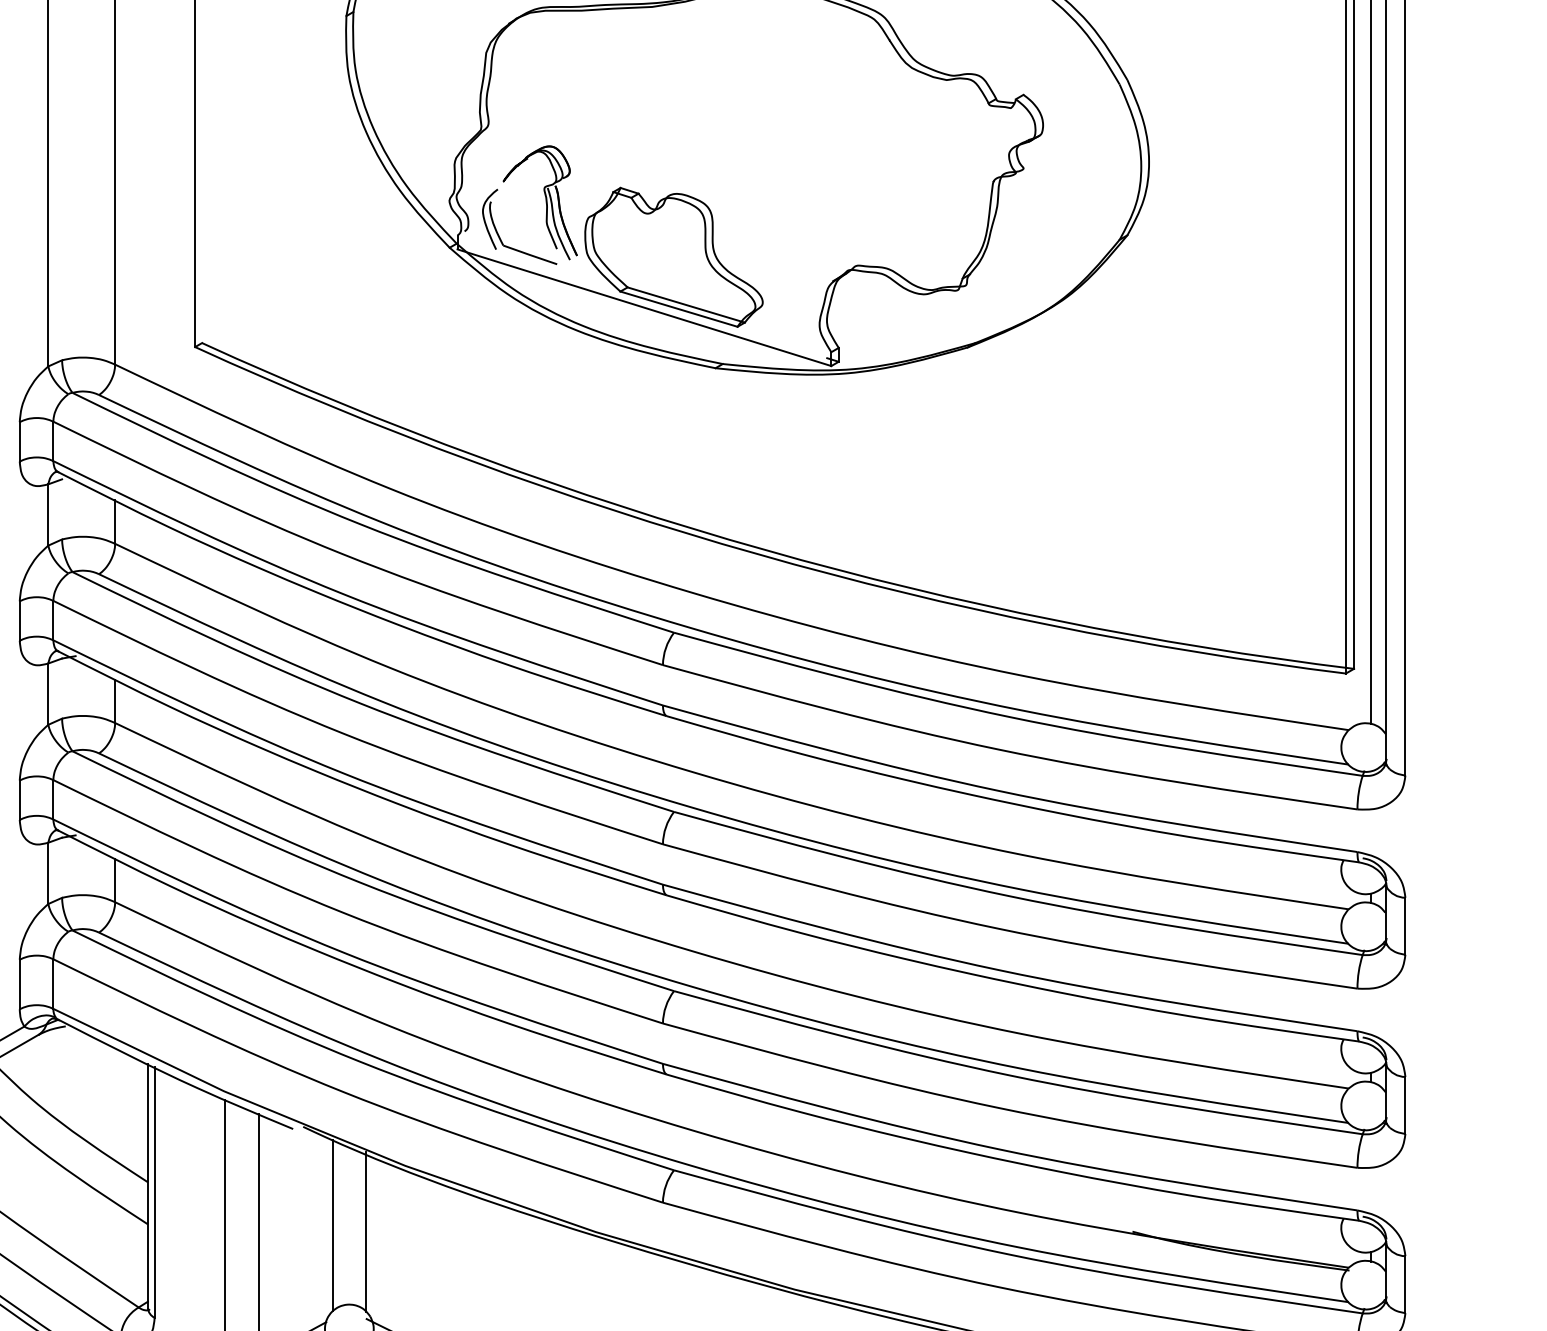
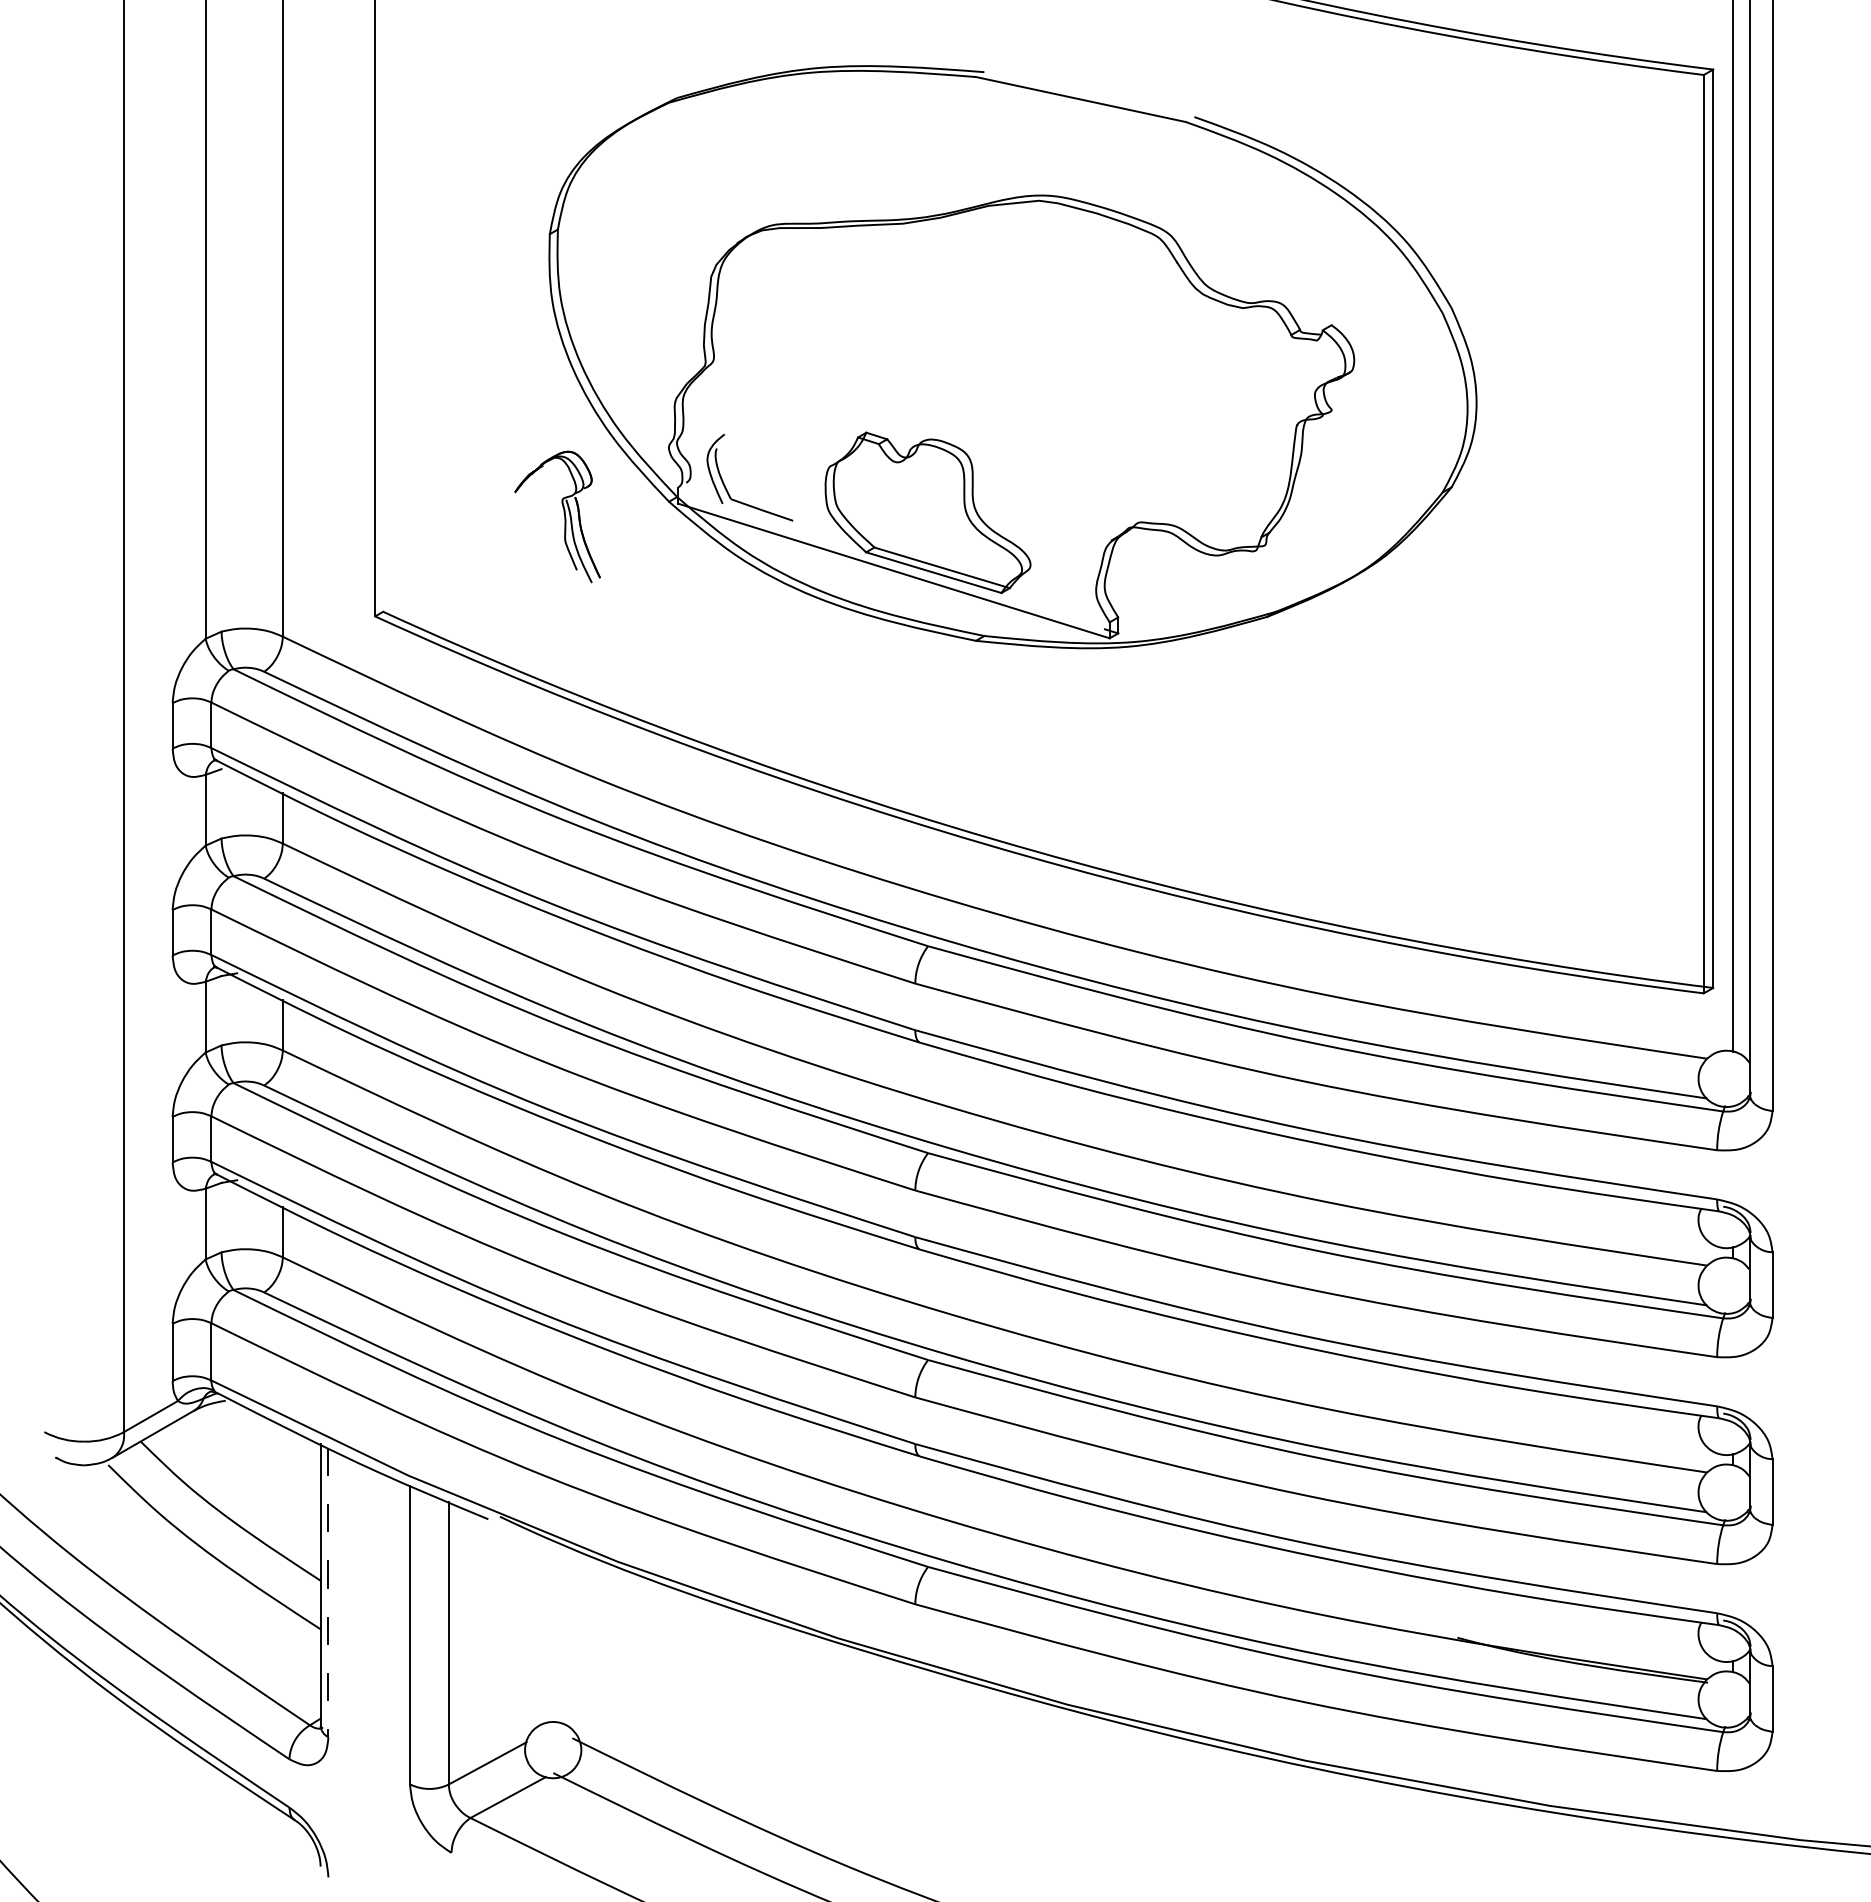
part: (545, 199) -> (563, 513), moved
line: (154, 1192) -> (328, 1592), solid -> dashed
line: (333, 1225) -> (534, 1630), removed
line: (366, 1231) -> (572, 1637), removed

